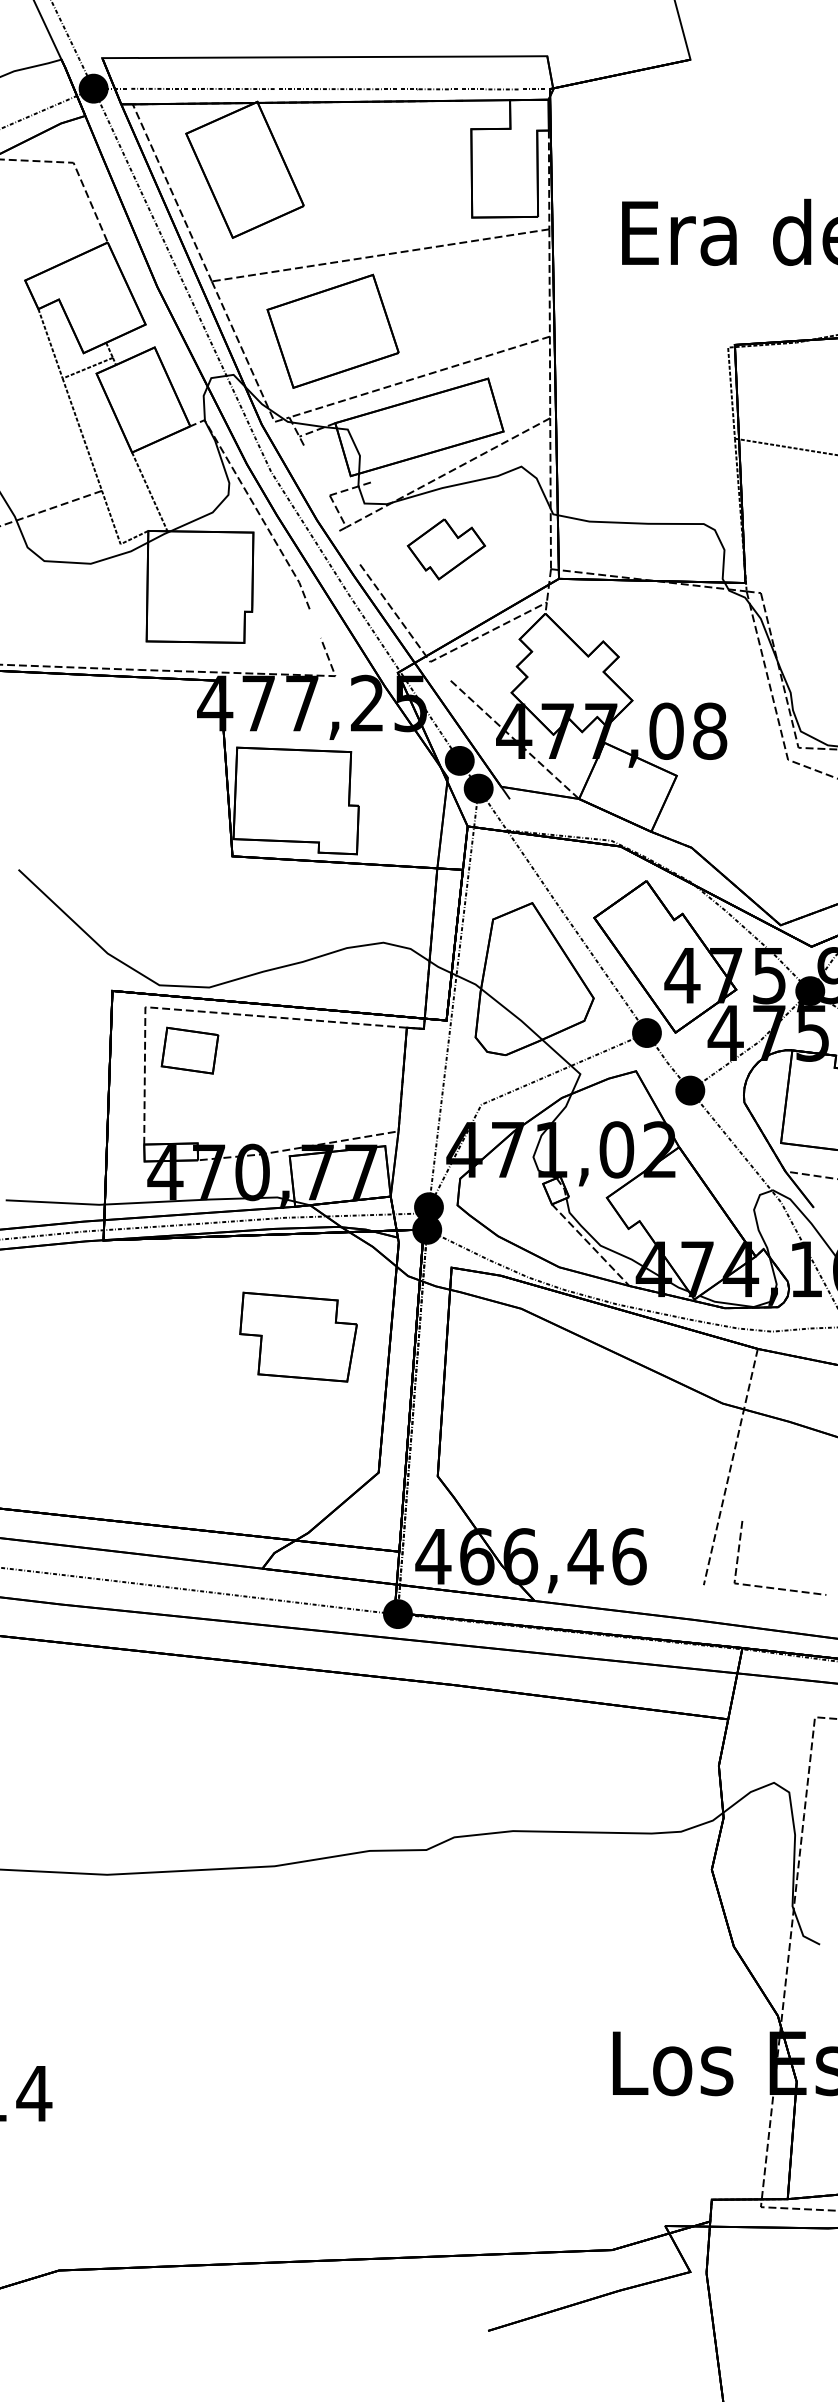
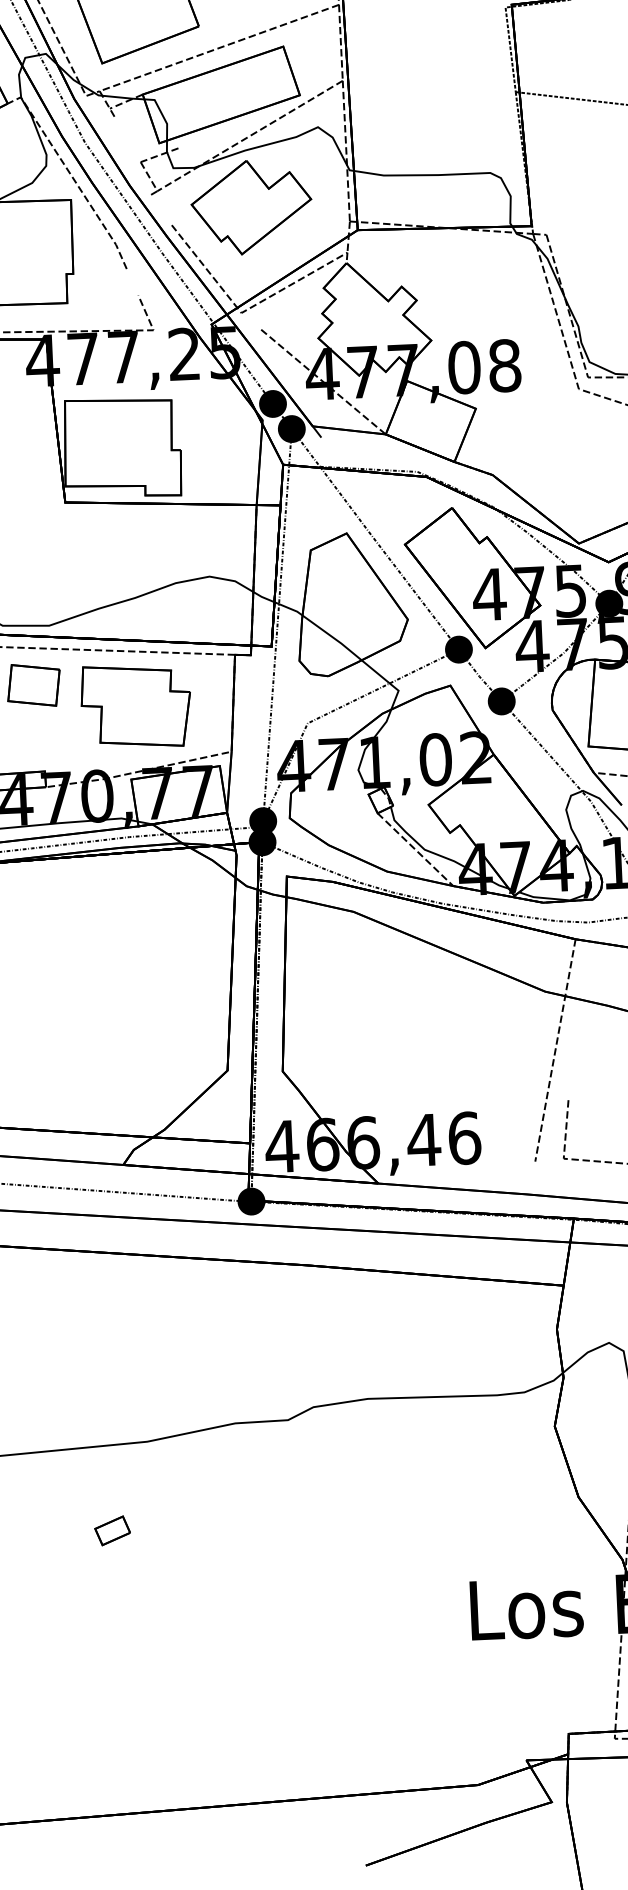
part: (446, 549) -> (251, 207), size x1.67
part: (298, 1336) -> (136, 705), moved
part: (232, 1959) -> (111, 1530), added

